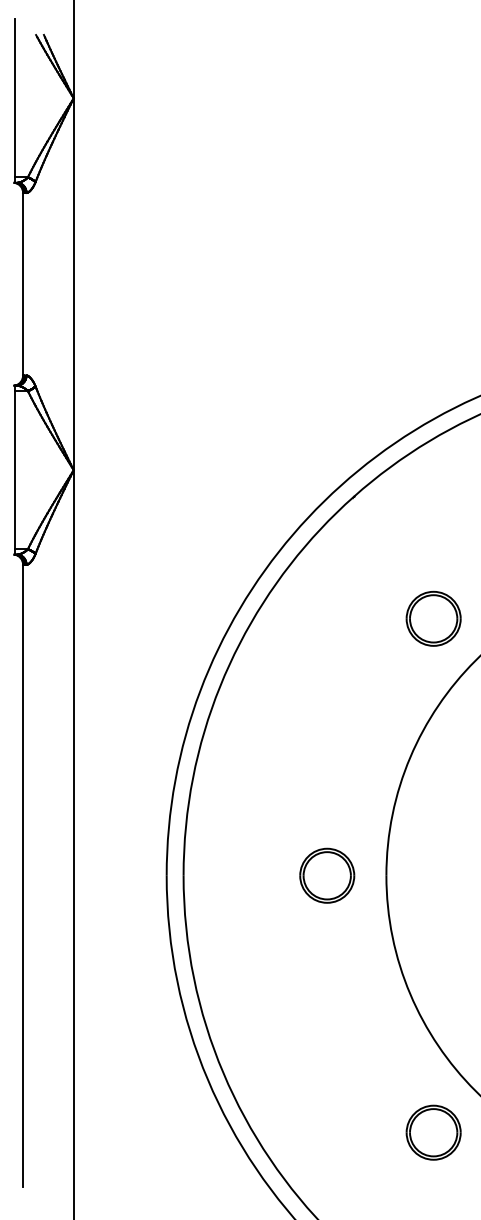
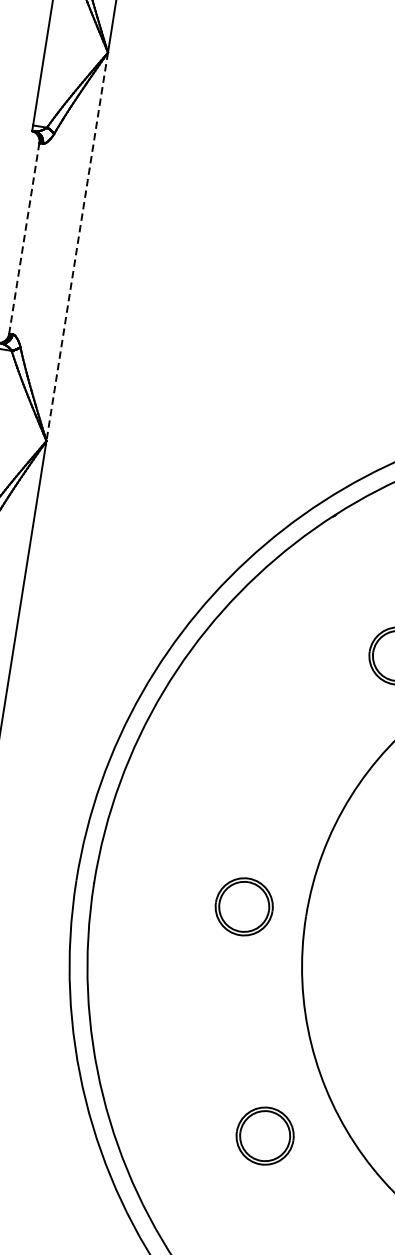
line: (23, 284) -> (24, 238), solid -> dashed
line: (73, 284) -> (76, 247), solid -> dashed
part: (433, 1132) -> (265, 1135), moved

